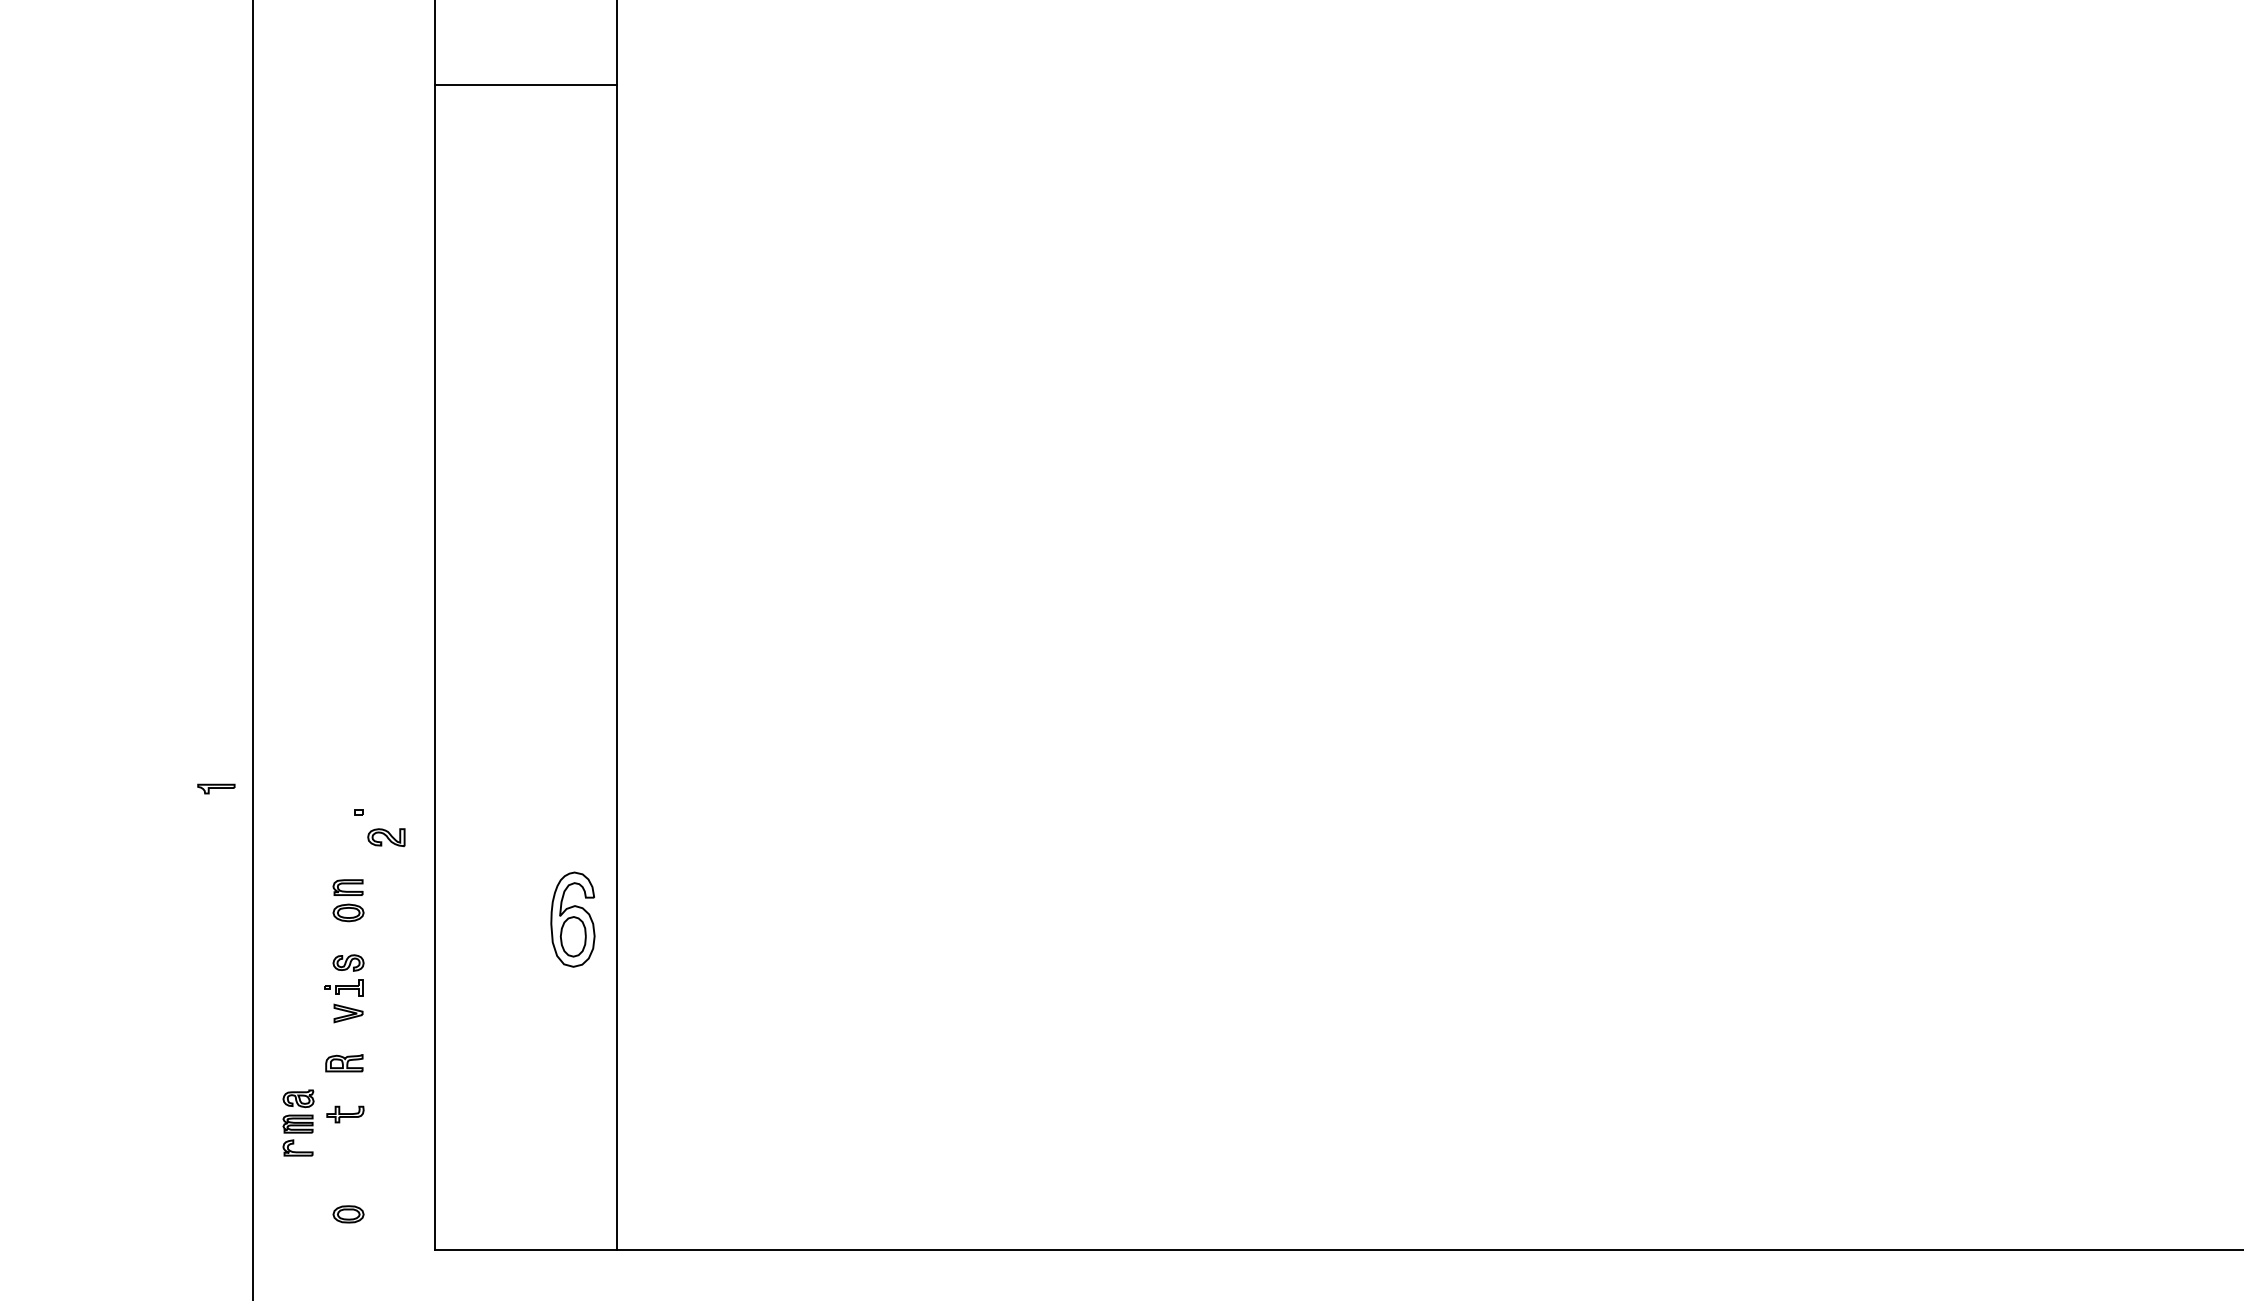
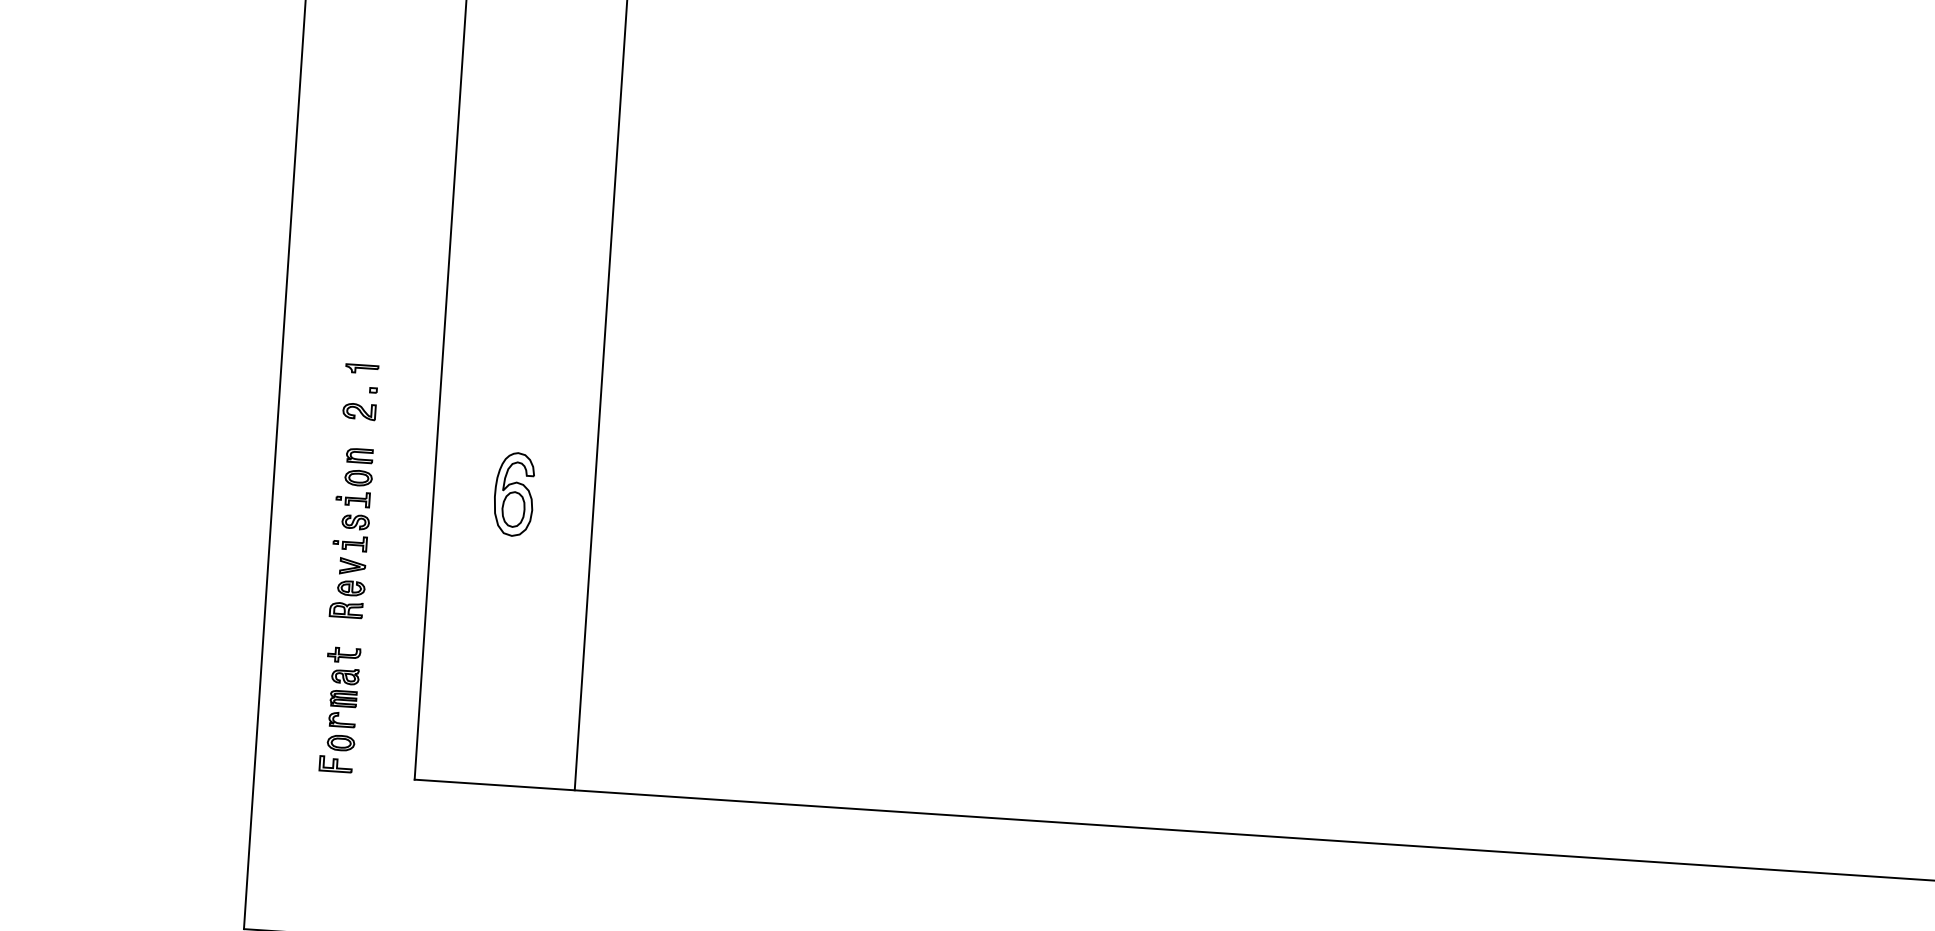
part: (216, 788) -> (362, 368), moved
part: (386, 837) -> (359, 411), moved
part: (572, 919) -> (513, 494), moved
part: (343, 936) -> (352, 498), added
part: (348, 1038) -> (351, 588), added
part: (298, 1122) -> (344, 697), moved
part: (344, 1238) -> (336, 764), added

